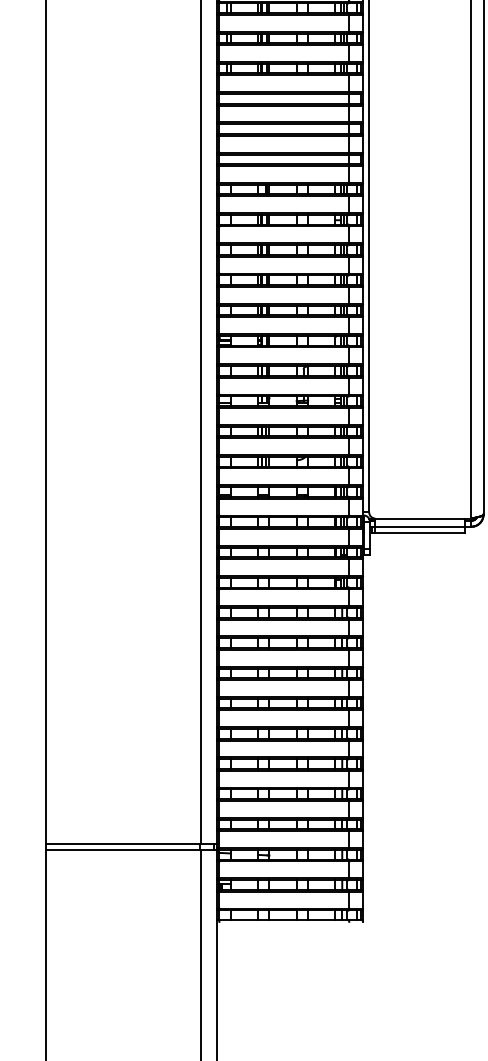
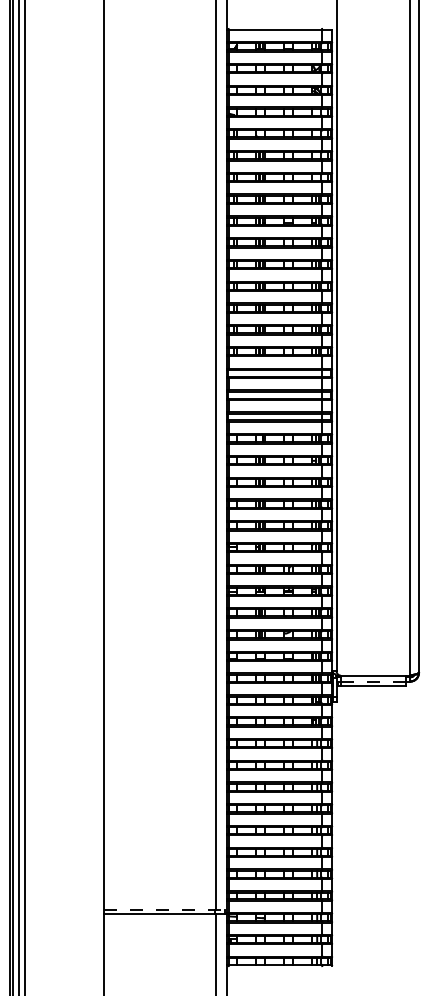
line: (420, 526) -> (373, 681), solid -> dashed
line: (131, 843) -> (165, 909), solid -> dashed

